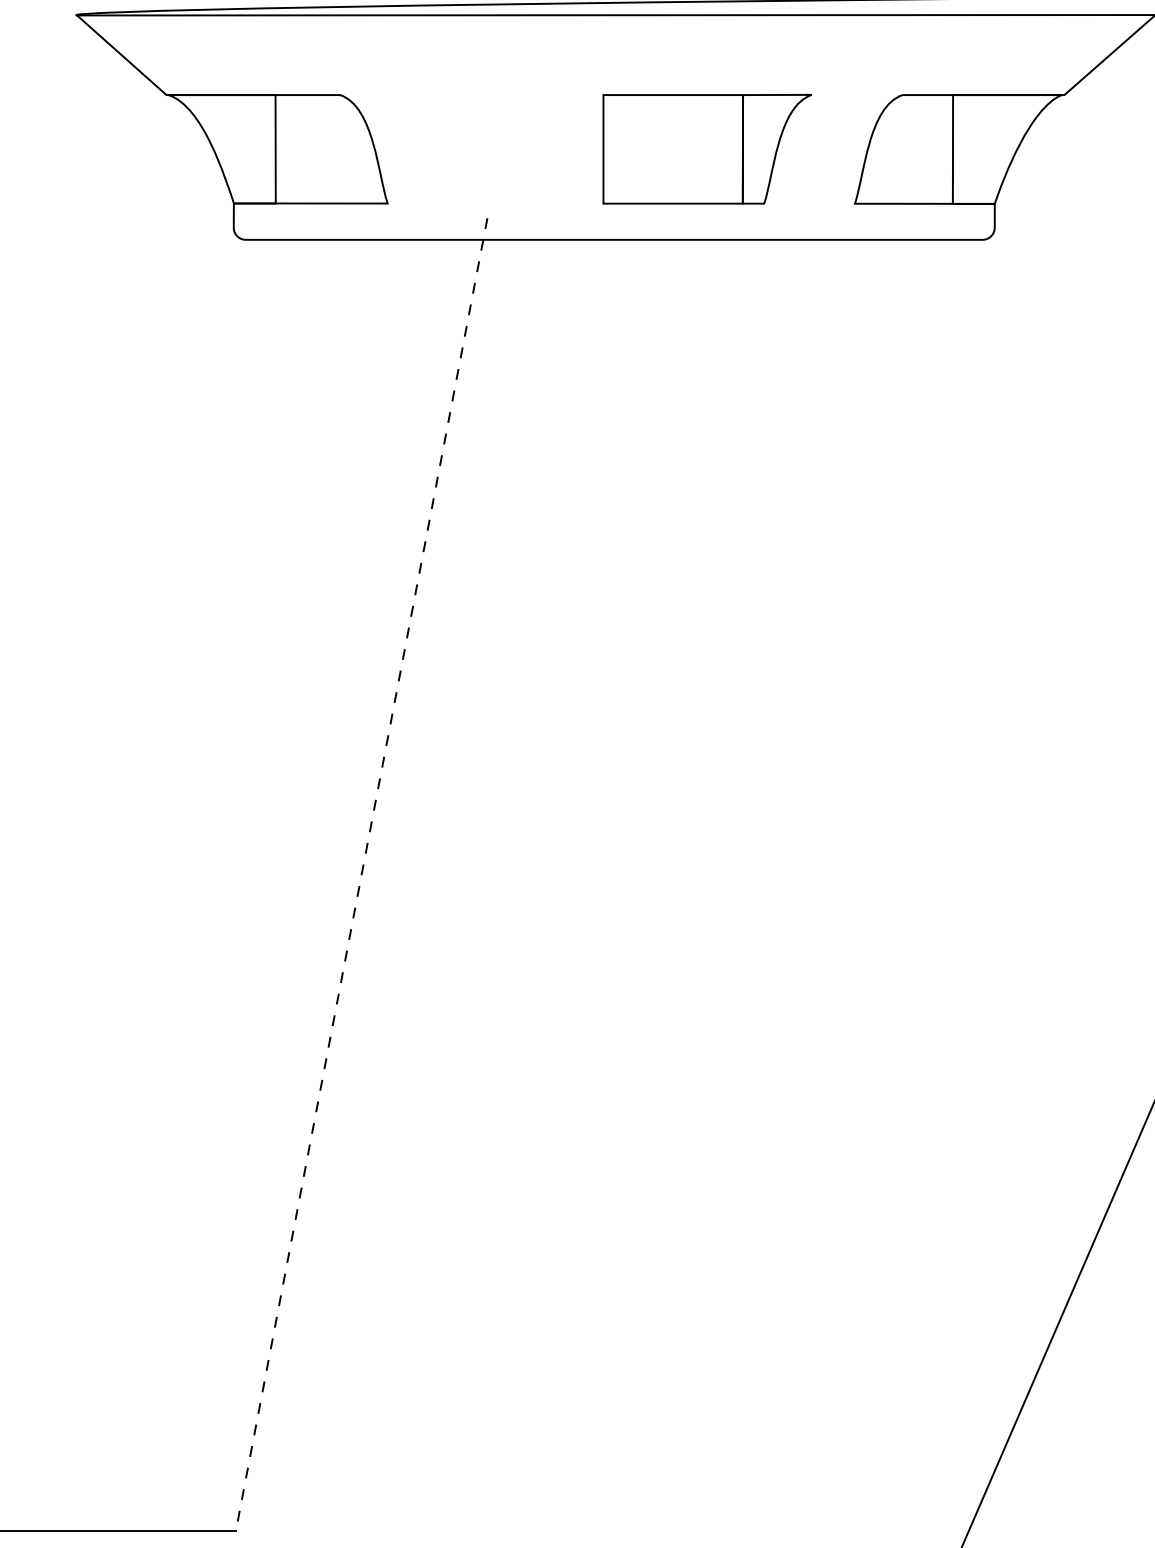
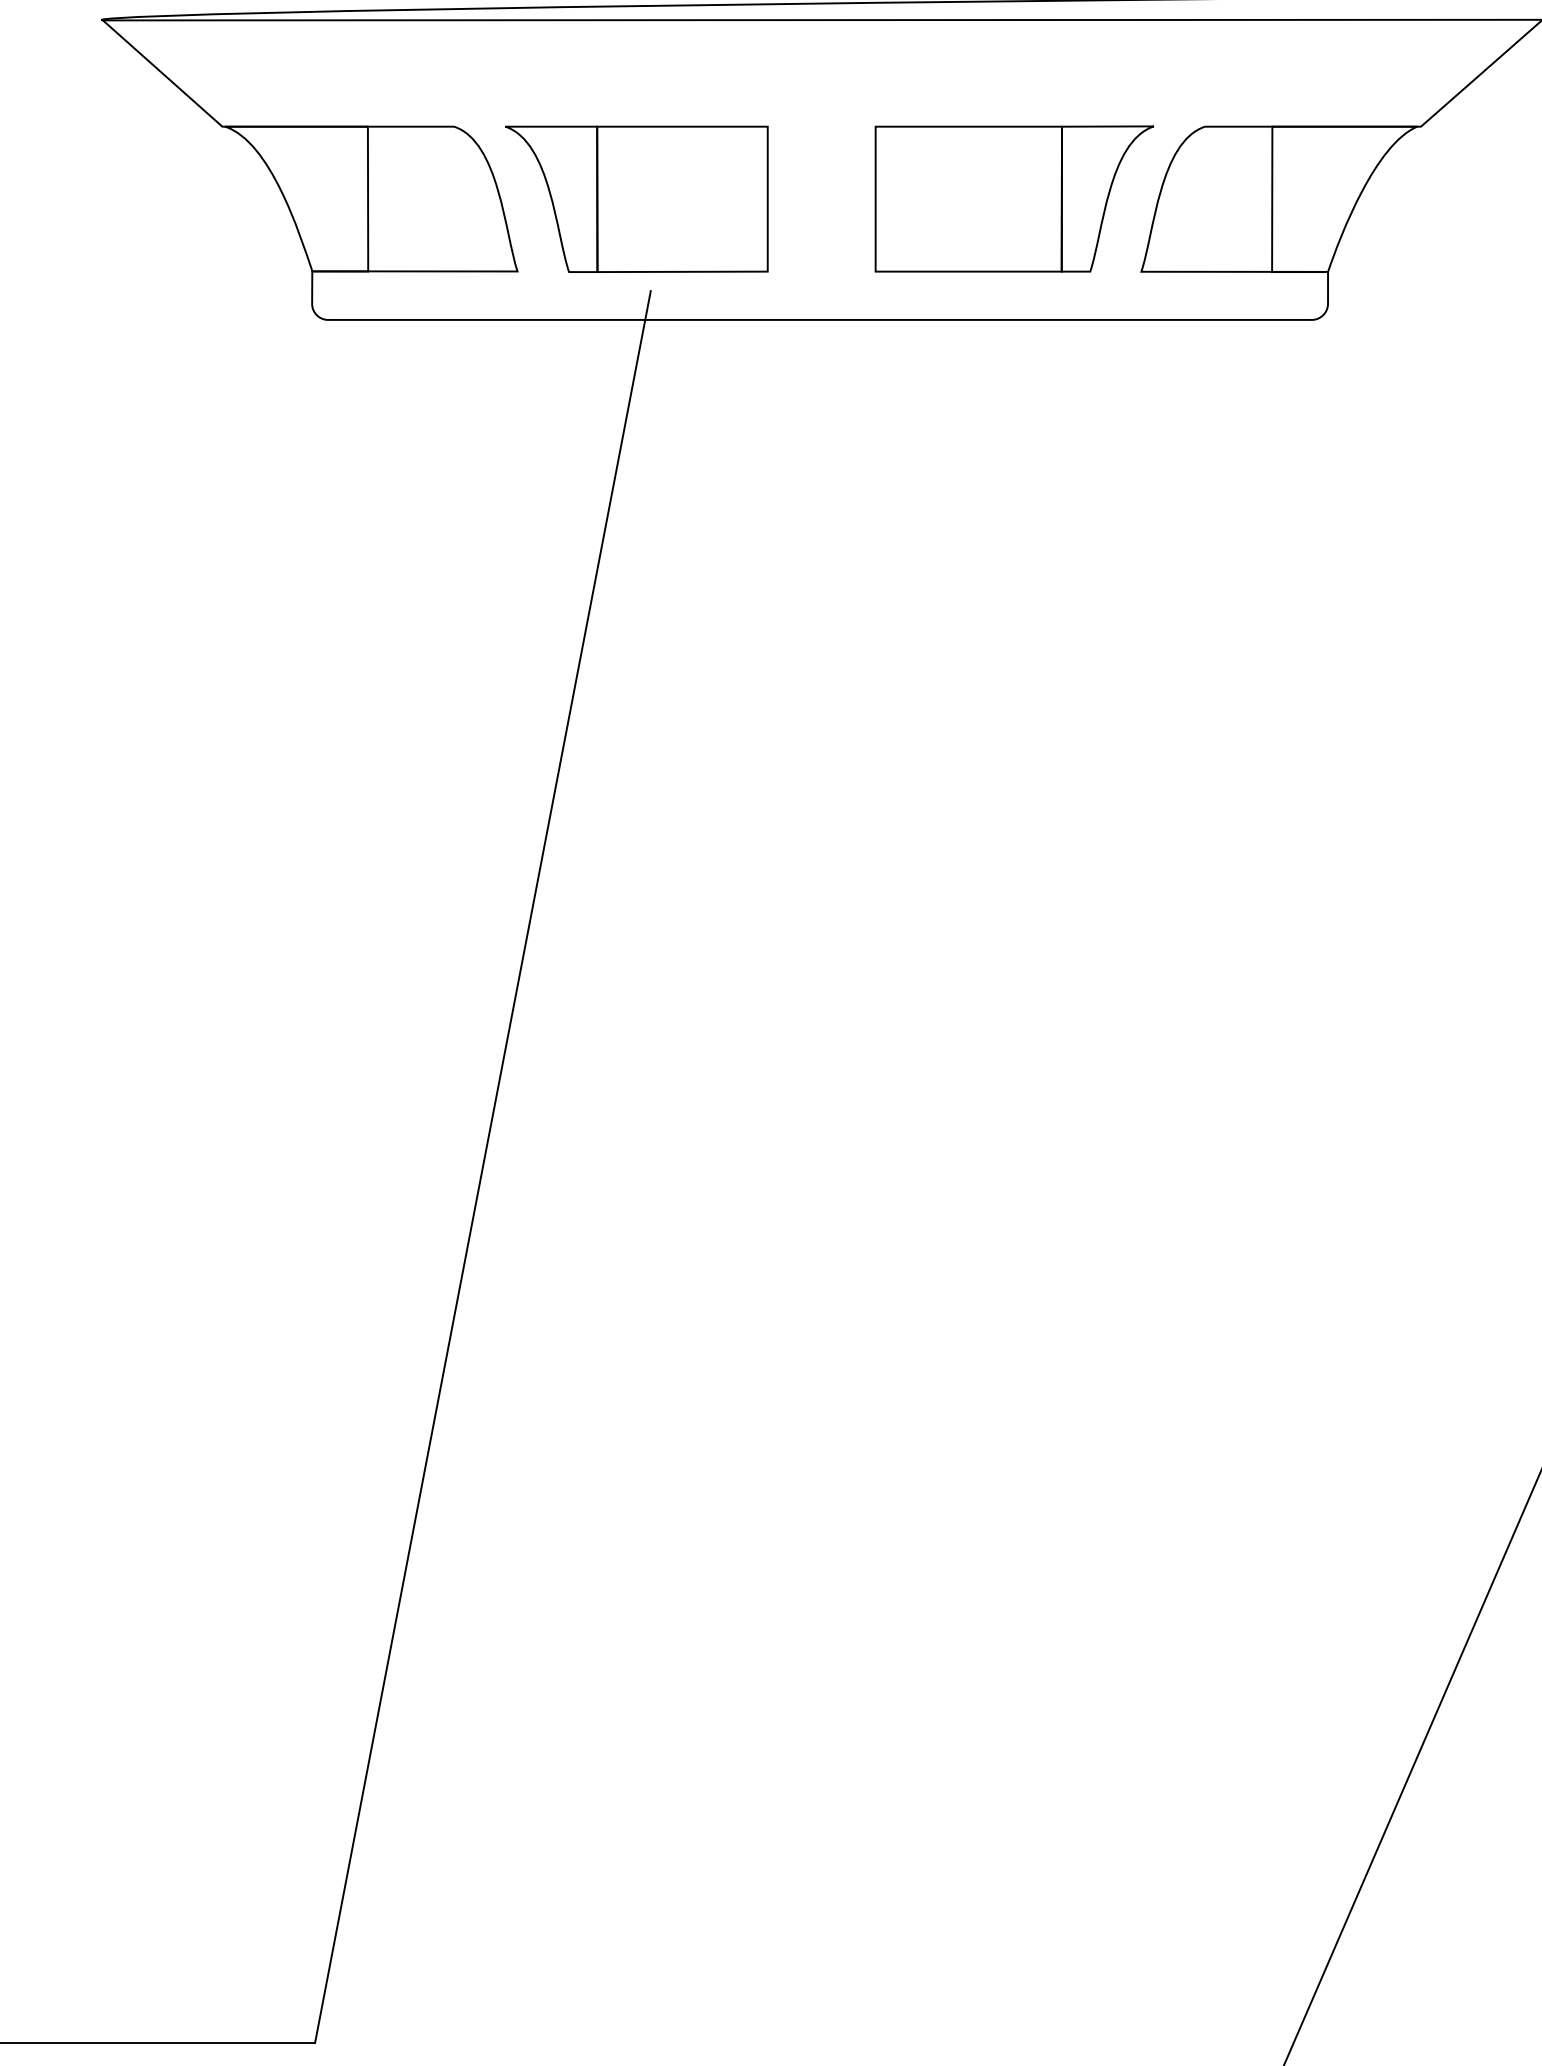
part: (476, 148) -> (636, 198), added
part: (706, 148) -> (1013, 198), moved
line: (361, 874) -> (482, 1167), dashed -> solid

